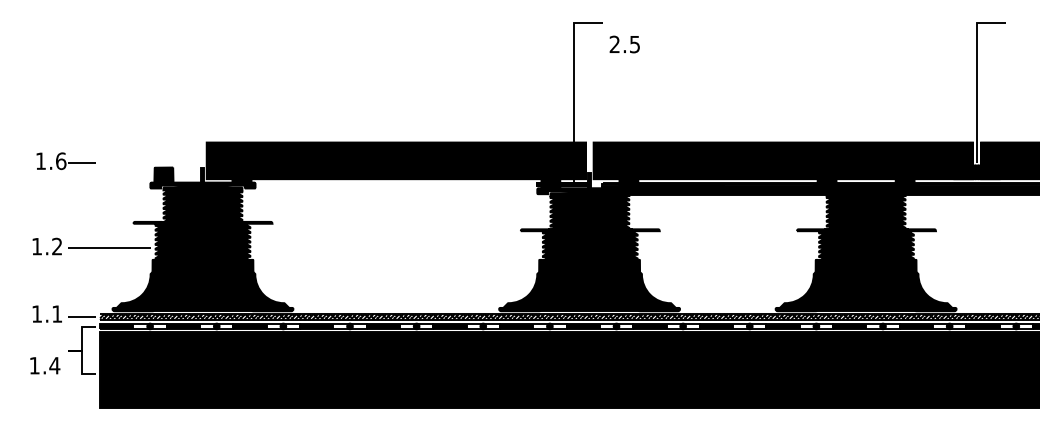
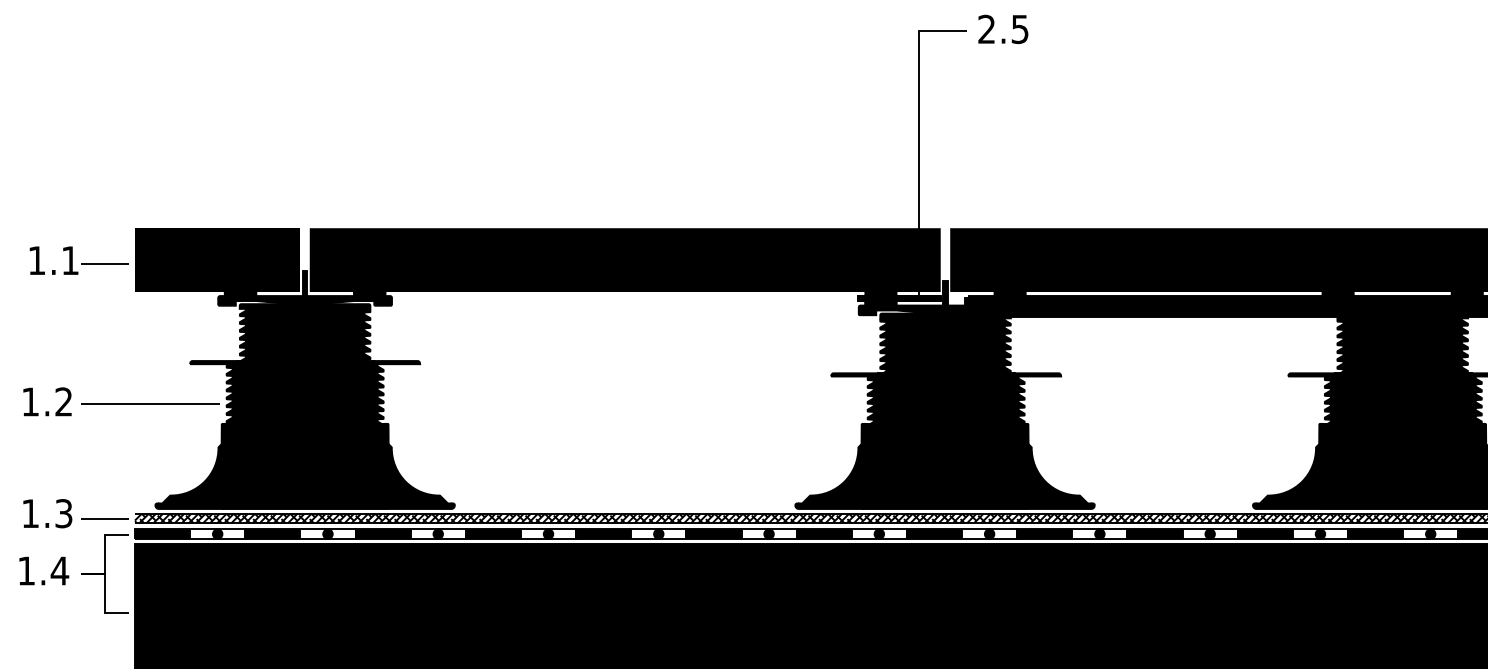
text: (624, 44) -> (1002, 29), moved
fill: (149, 160) -> (216, 259), added
text: (61, 161) -> (70, 261), 1.6 -> 1.1
text: (57, 313) -> (64, 512), 1.1 -> 1.3
text: (45, 365) -> (44, 570), moved

